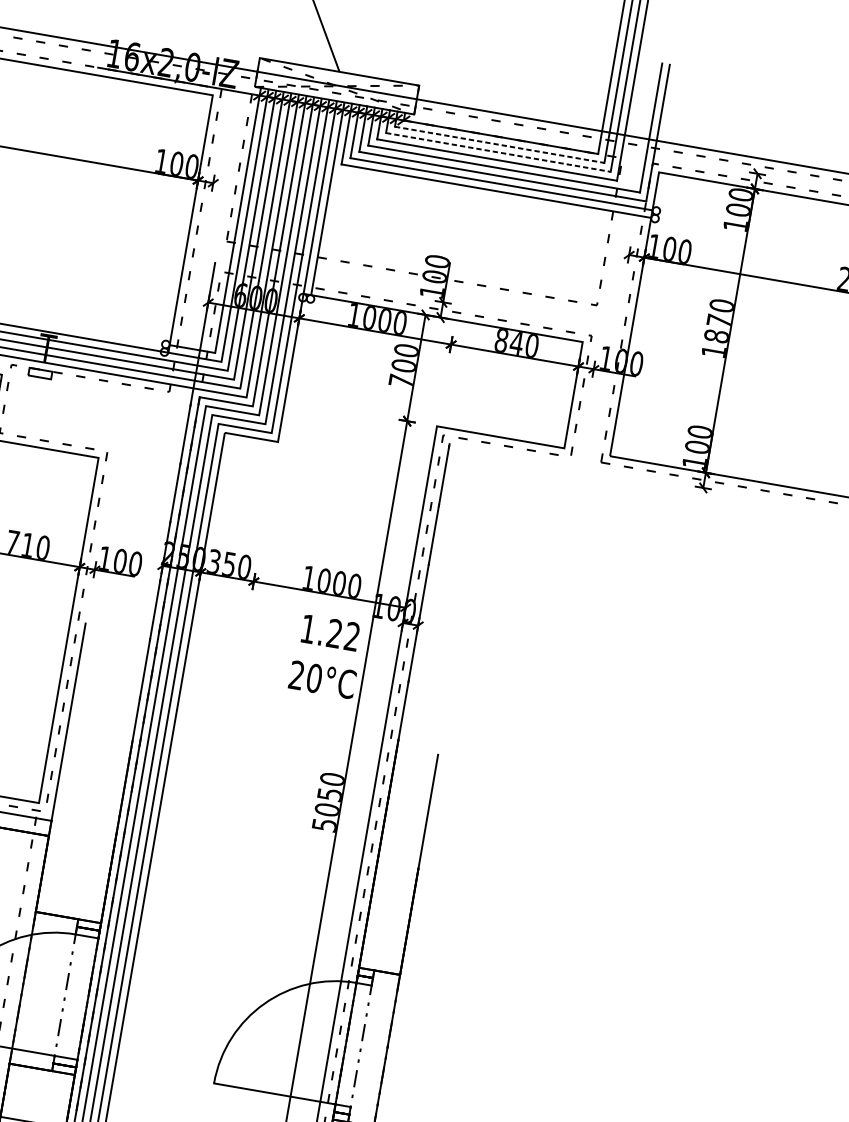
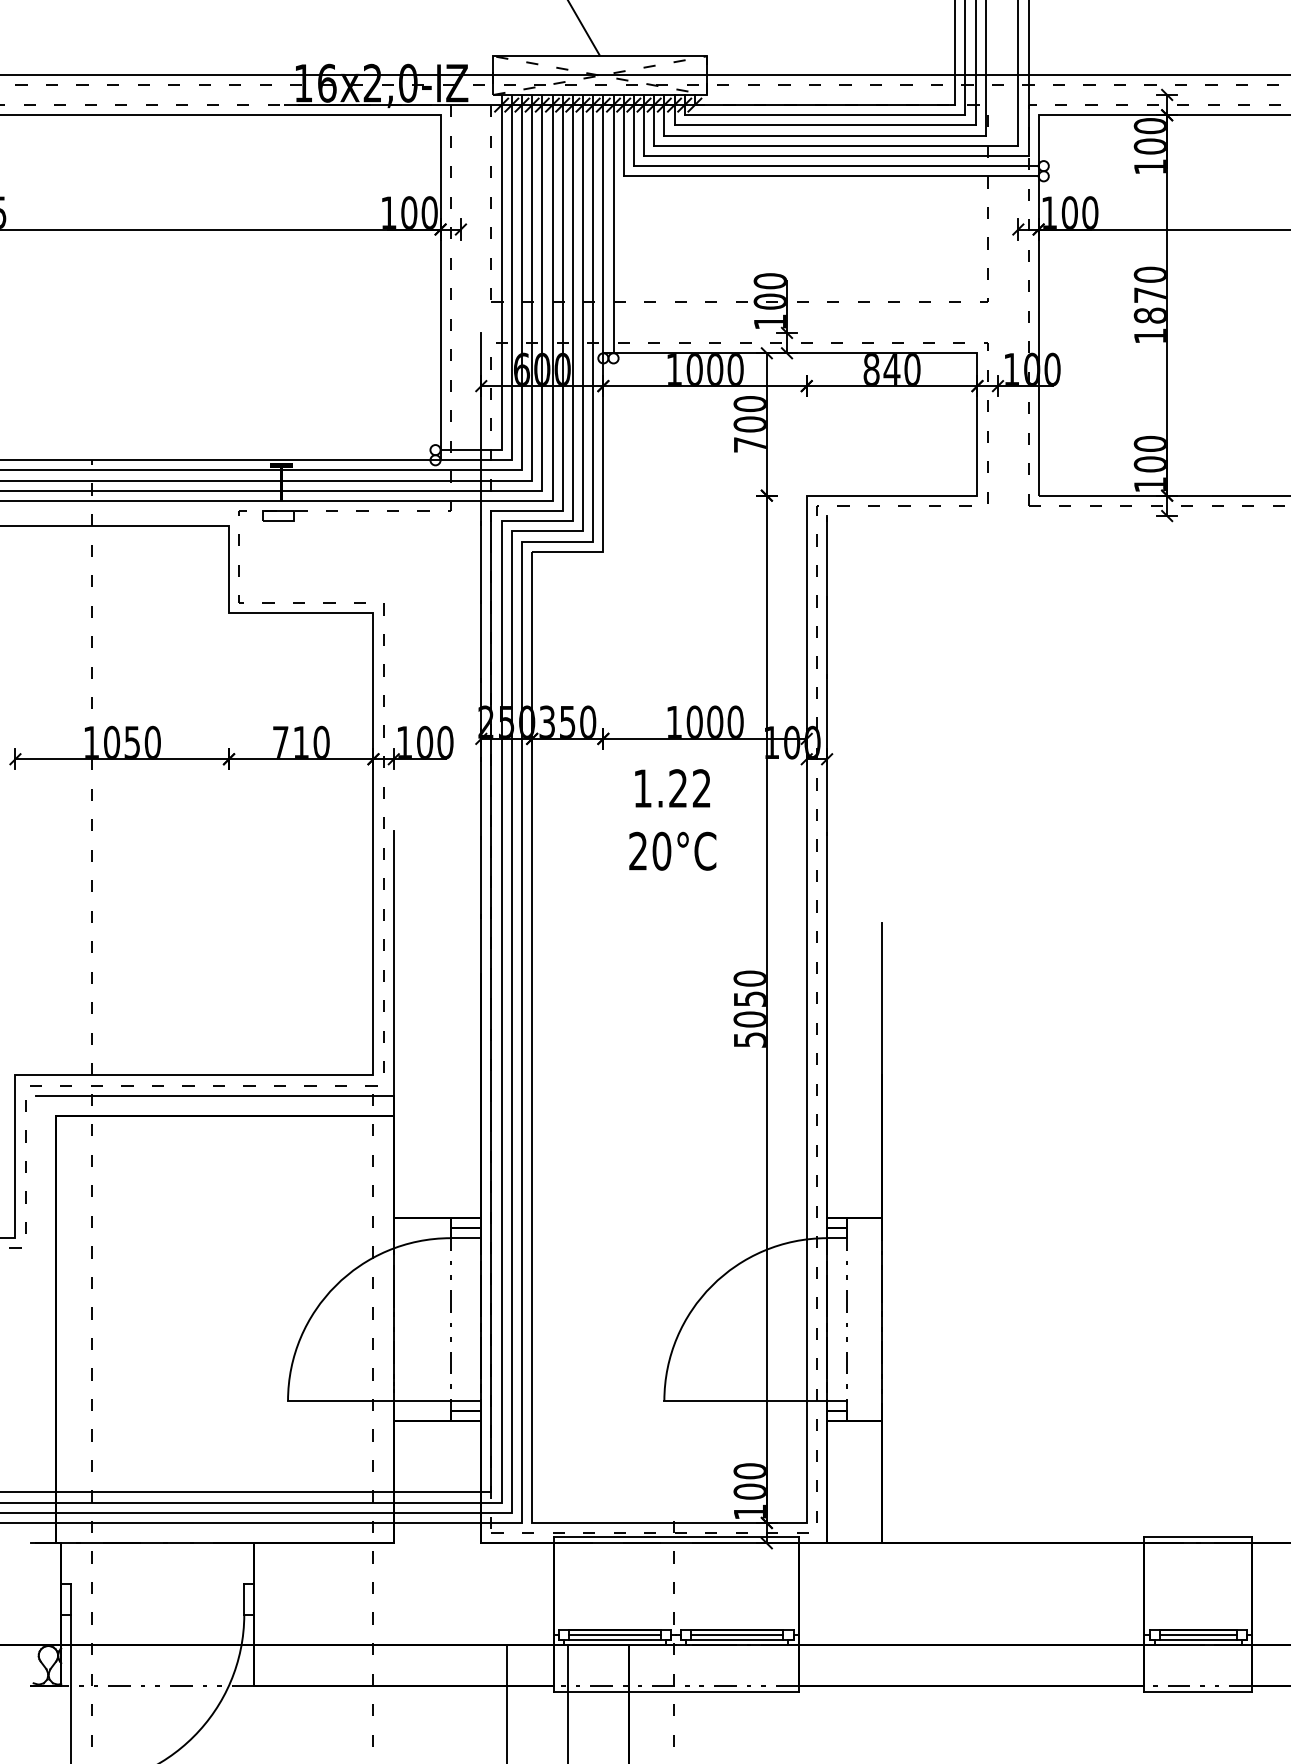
line: (500, 145) -> (825, 115), dashed -> solid
line: (498, 152) -> (825, 125), dashed -> solid
text: (326, 656) -> (672, 819), moved

